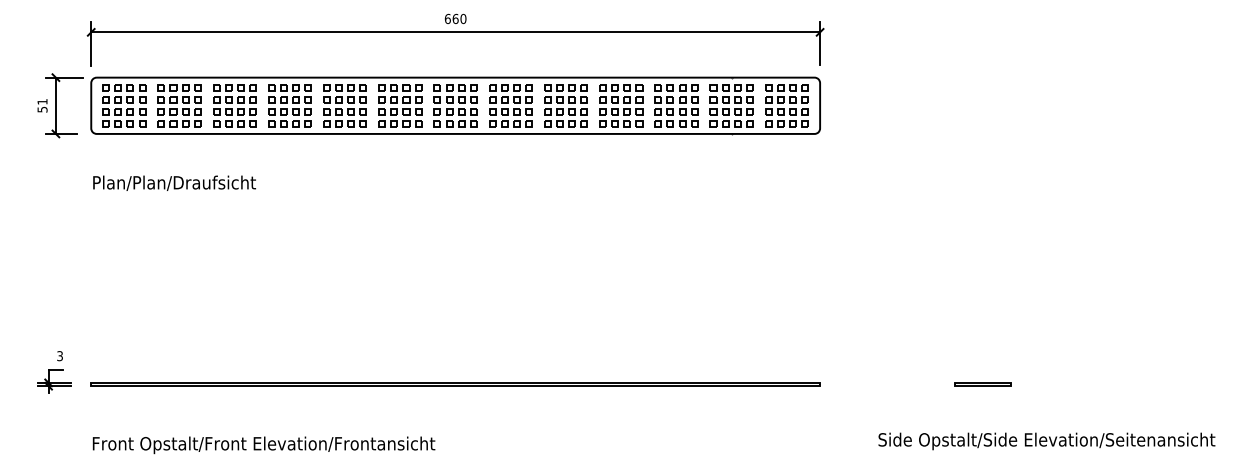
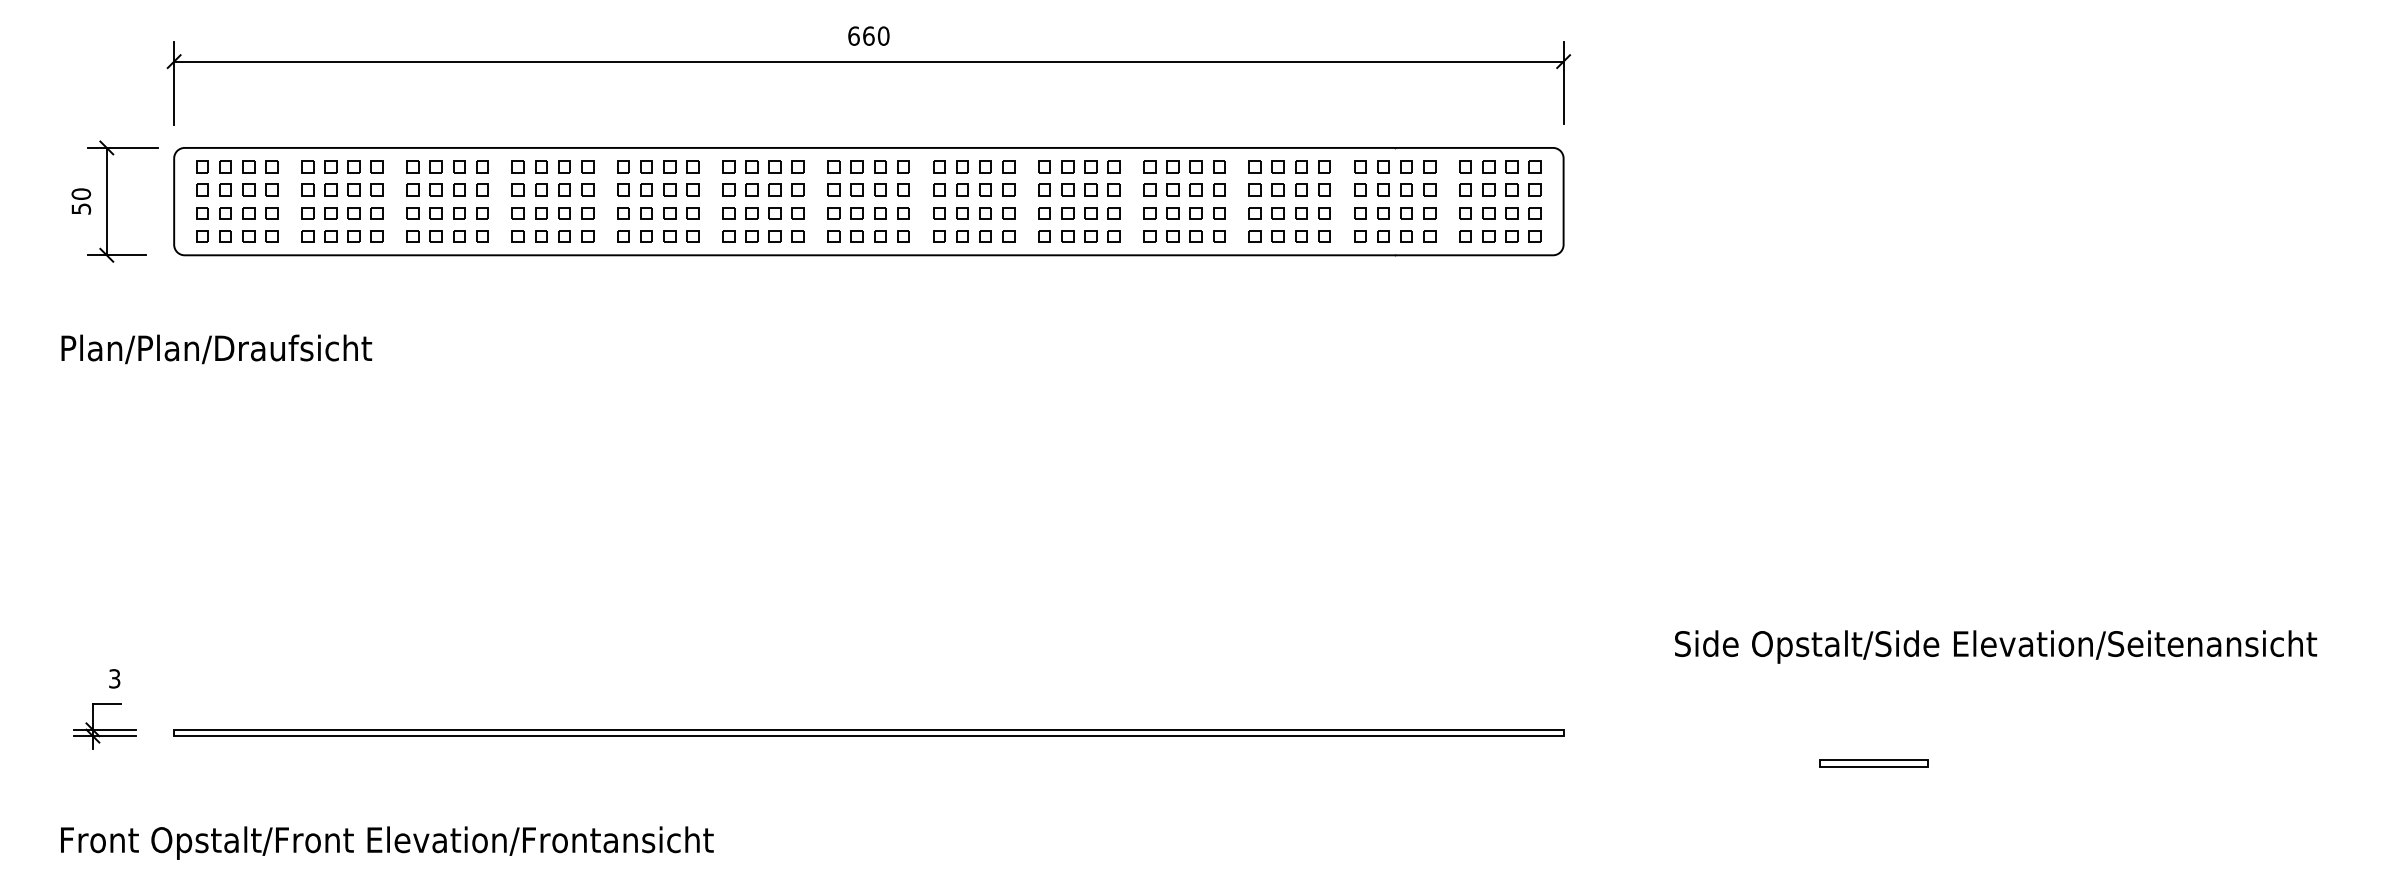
text: (42, 101) -> (81, 193), 51 -> 50
text: (174, 182) -> (216, 347), moved
line: (982, 383) -> (1873, 761), moved
text: (1046, 441) -> (1995, 647), moved
text: (263, 445) -> (386, 843), moved

